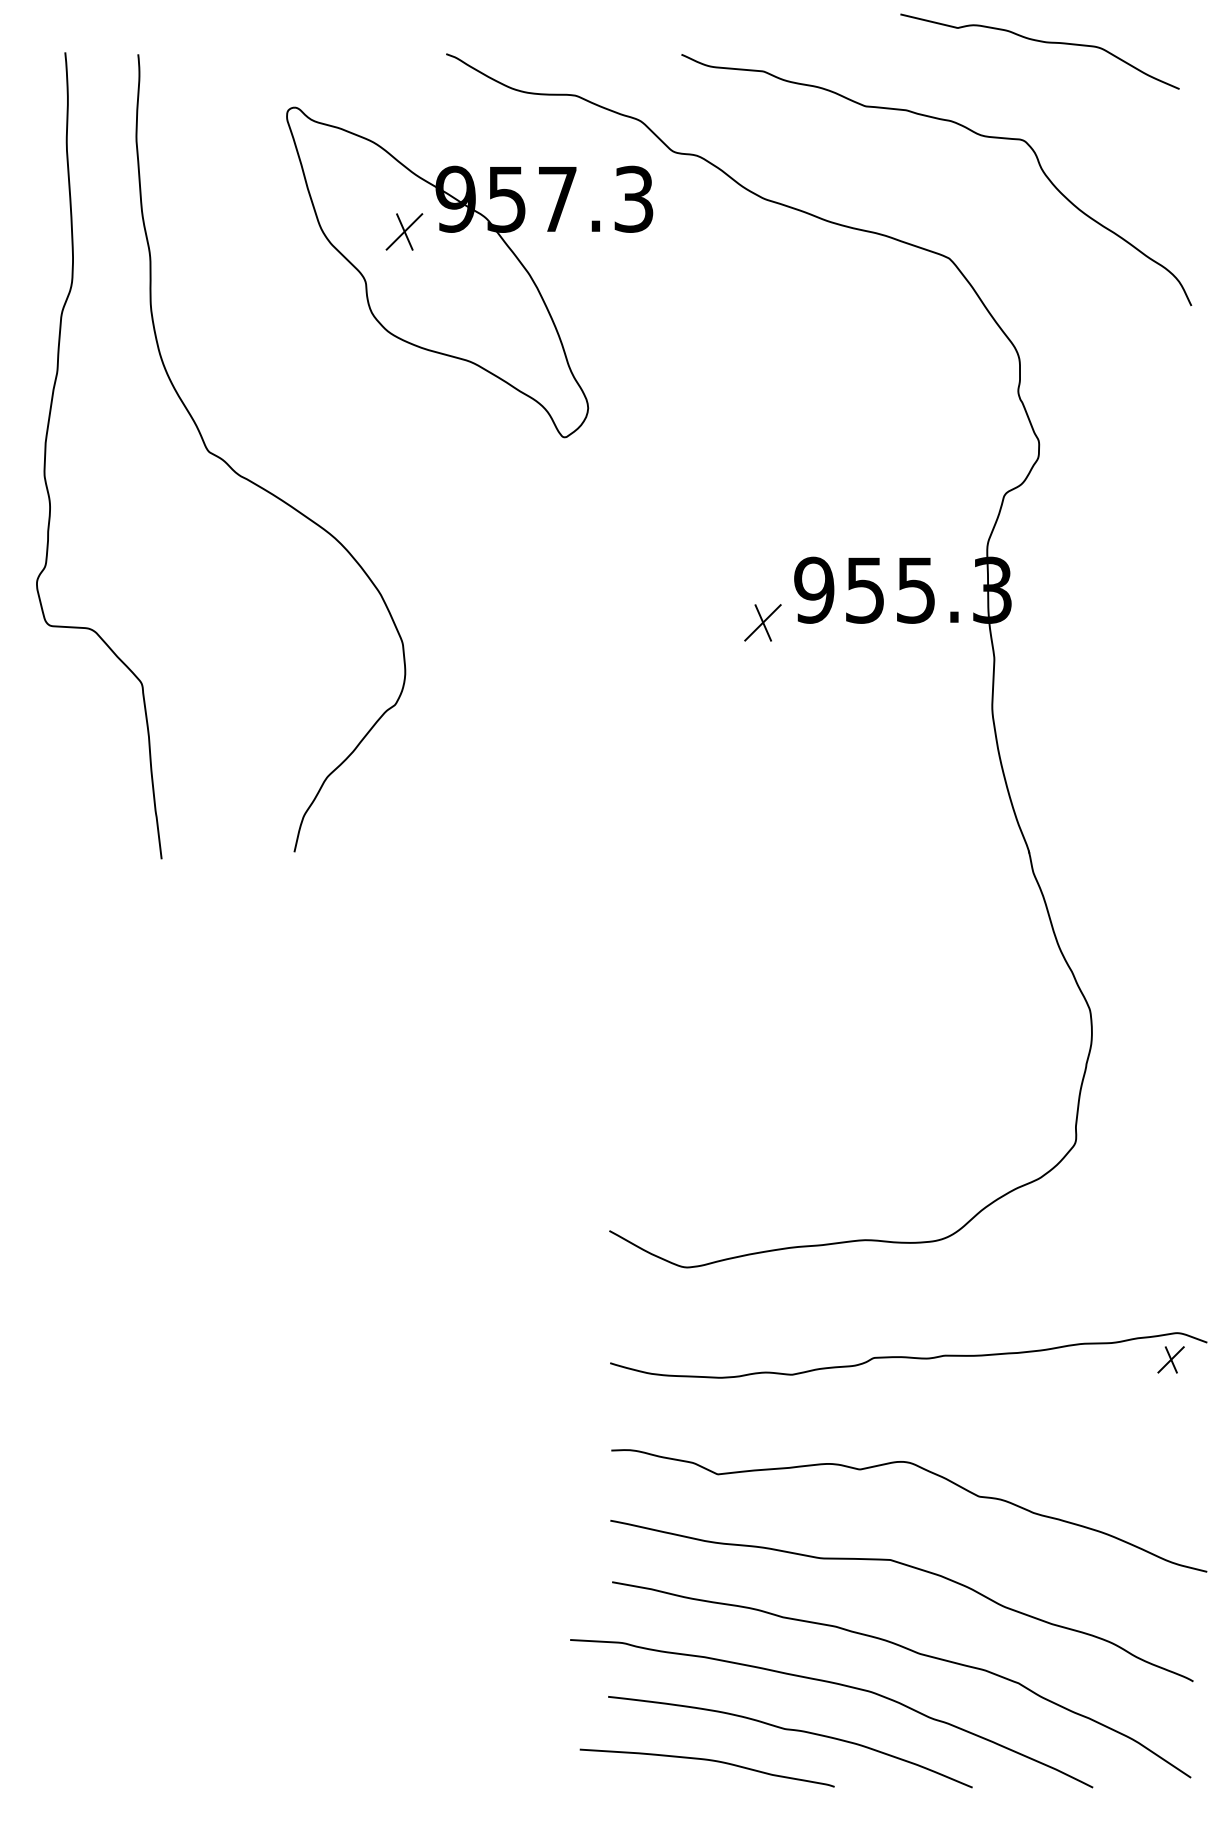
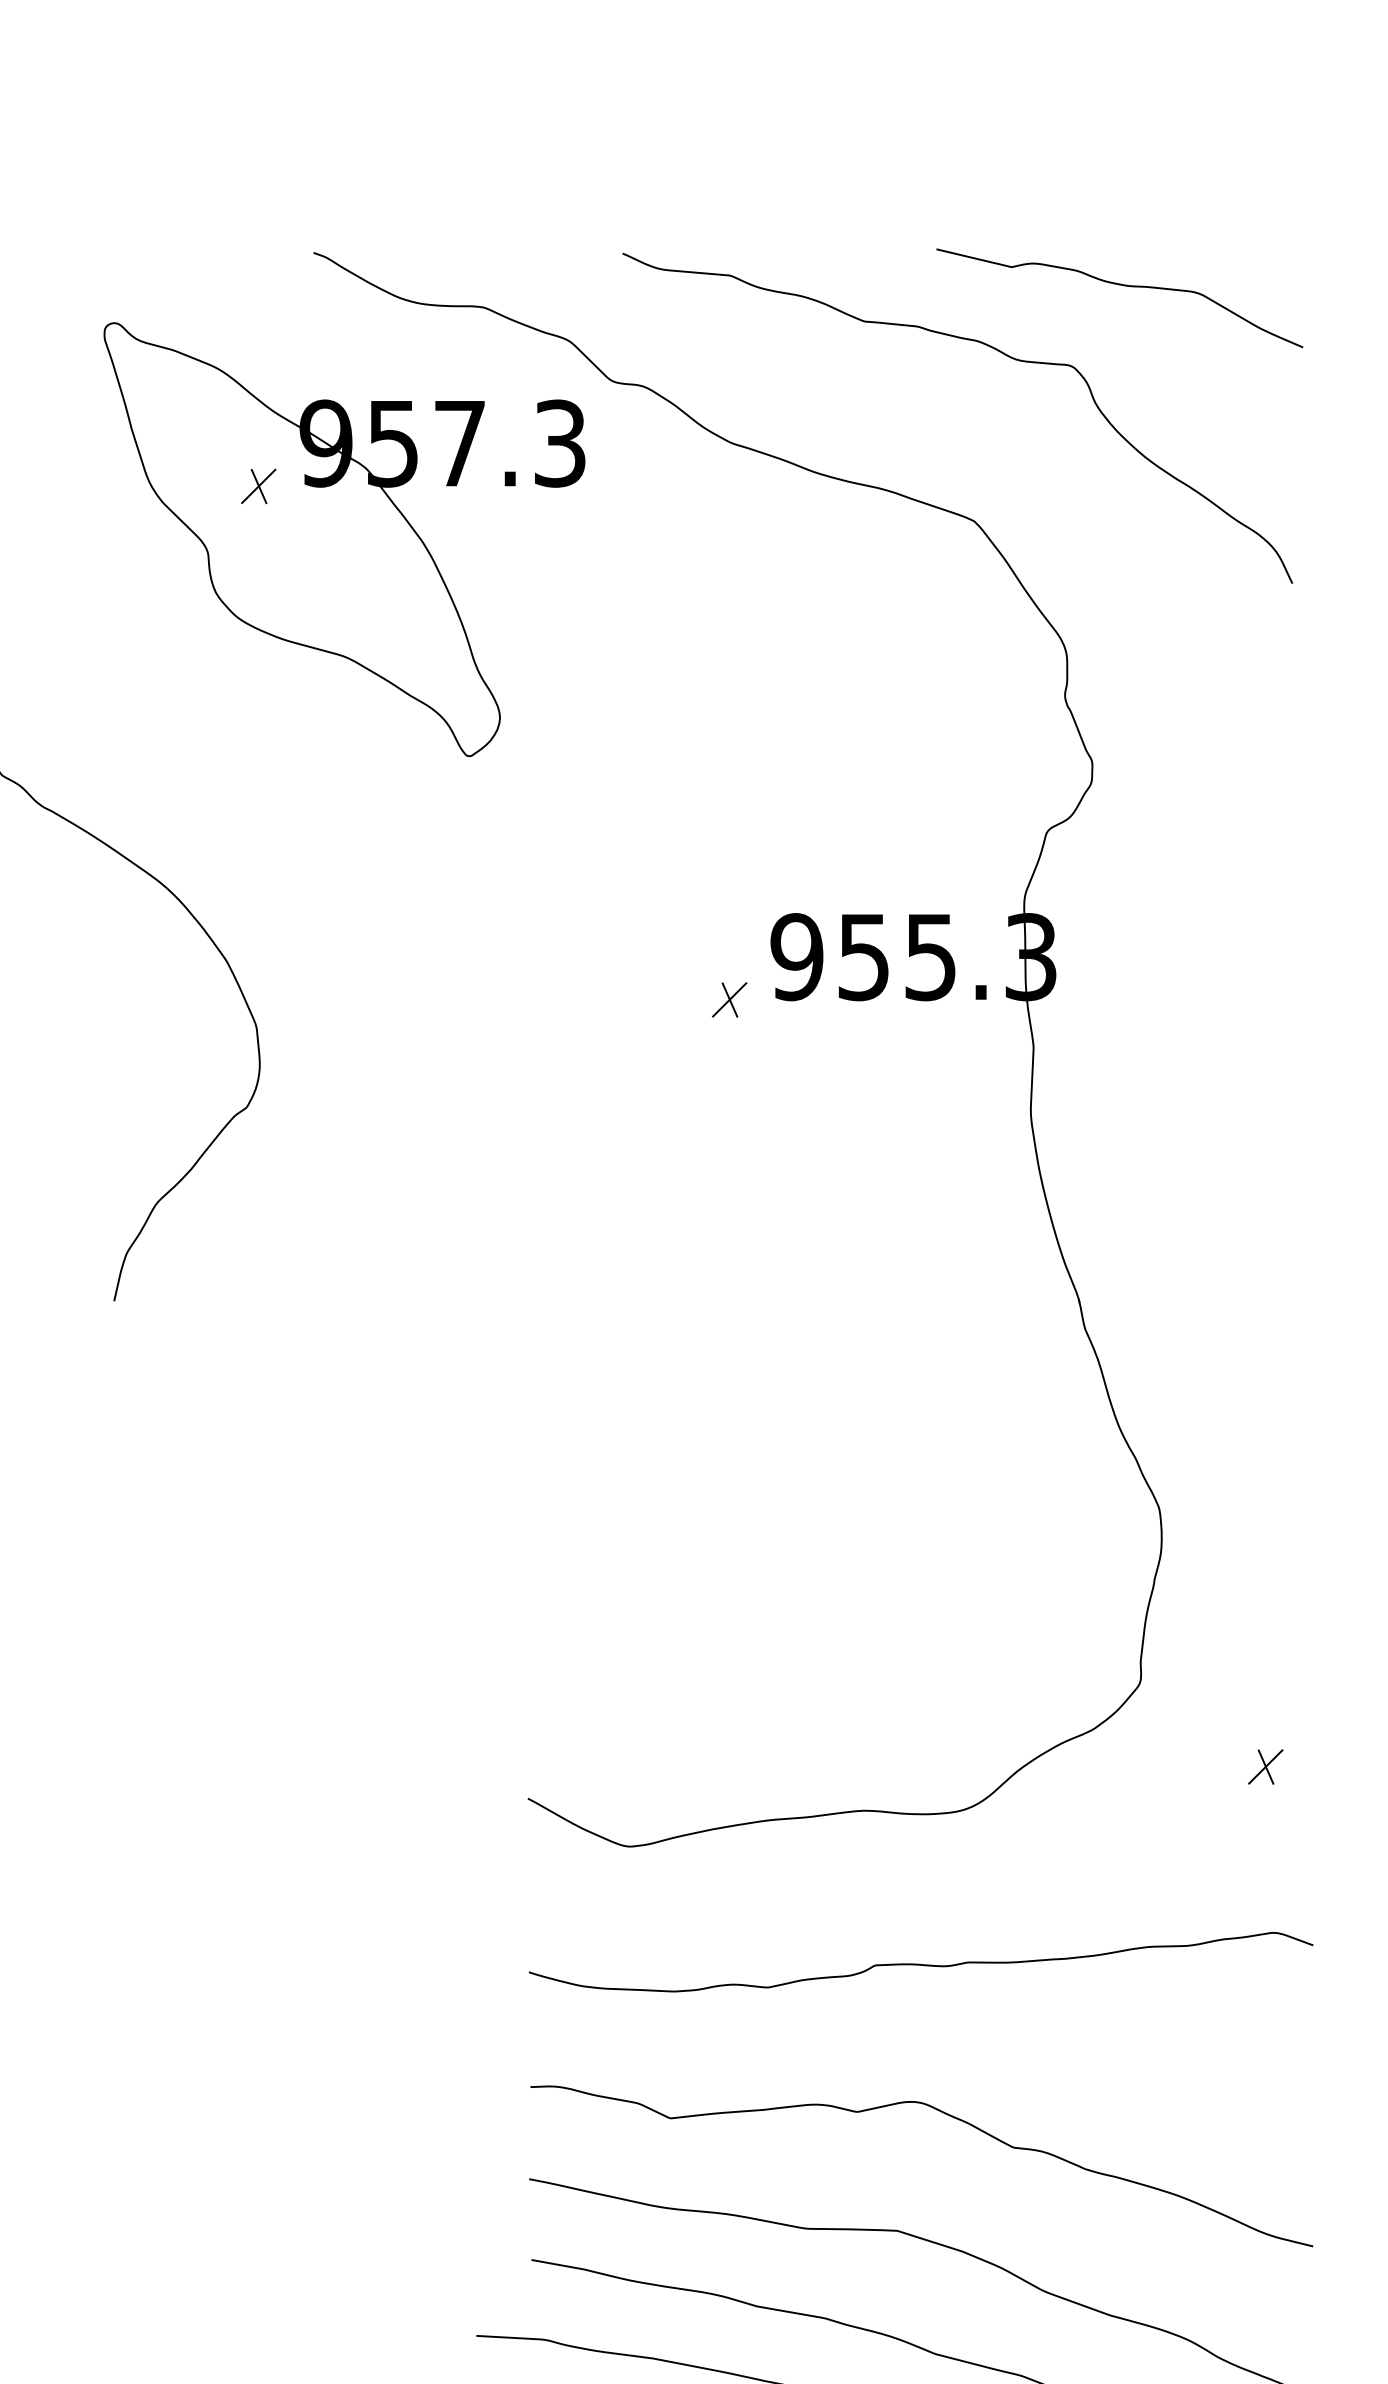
curve: (1040, 42) -> (1120, 286), moved
part: (404, 231) -> (258, 485), size x0.71
part: (762, 622) -> (729, 999), size x0.71
part: (1170, 1359) -> (1264, 1766), moved

